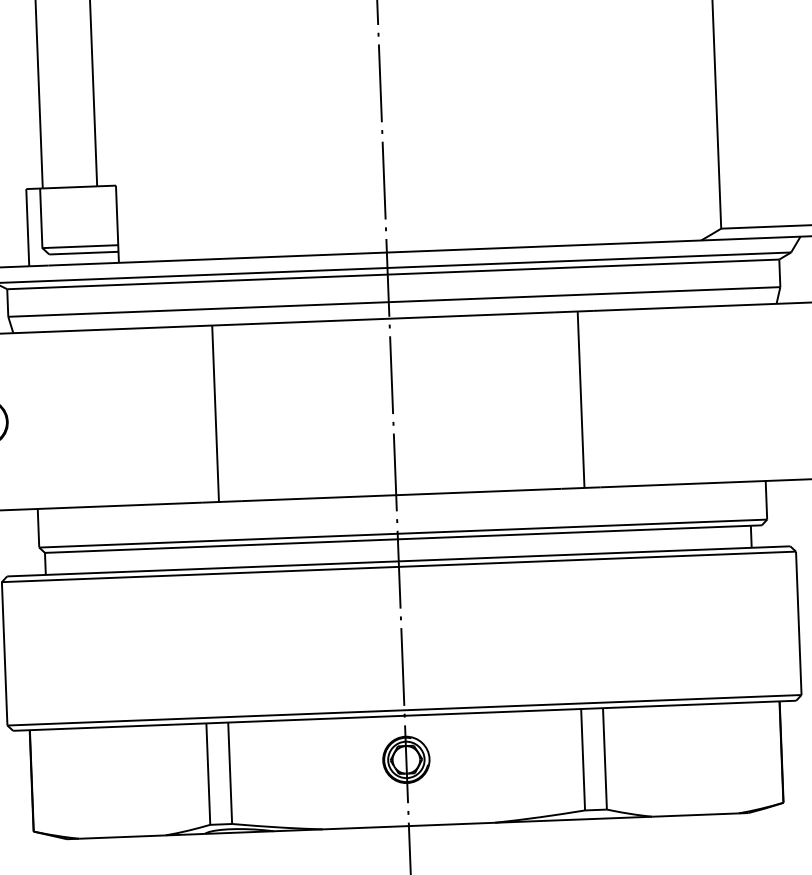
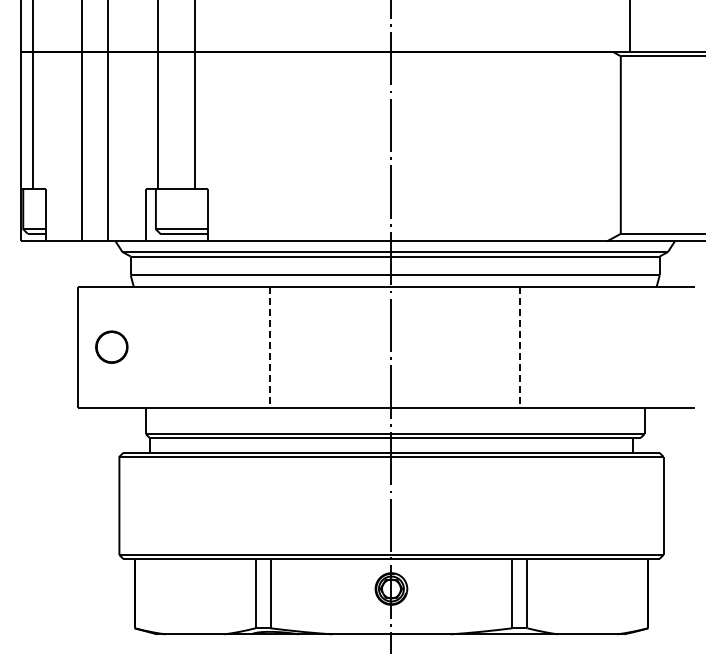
line: (581, 400) -> (520, 347), solid -> dashed
line: (216, 414) -> (270, 347), solid -> dashed

